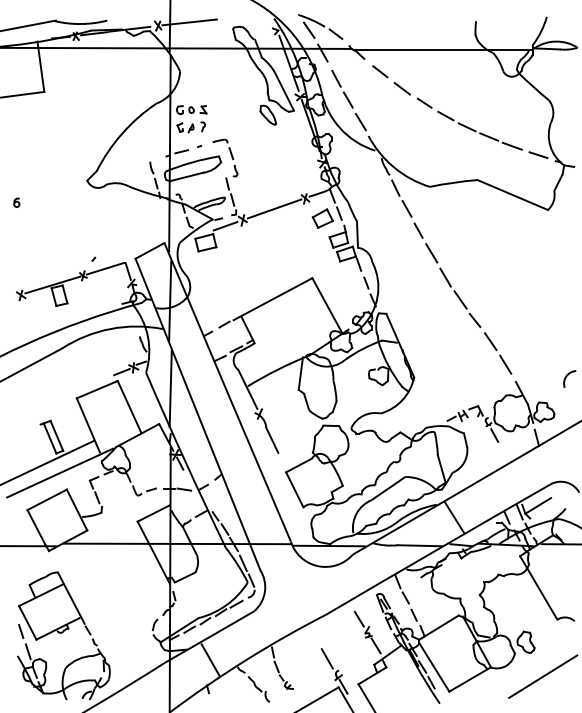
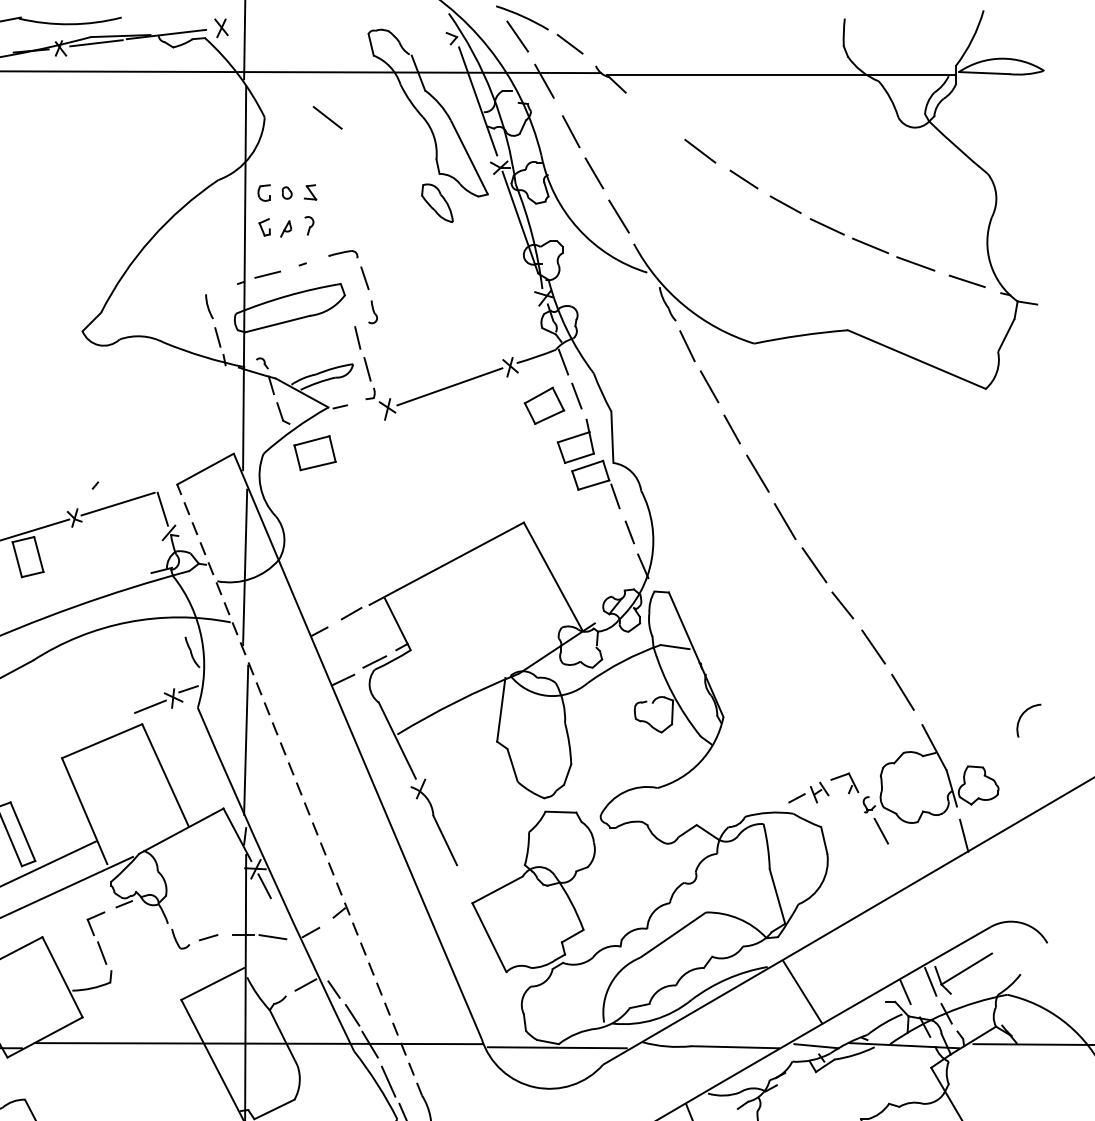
line: (189, 22) -> (282, 21), removed
line: (380, 71) -> (328, 117), moved
line: (225, 226) -> (353, 421), removed
line: (198, 414) -> (300, 789), solid -> dashed

